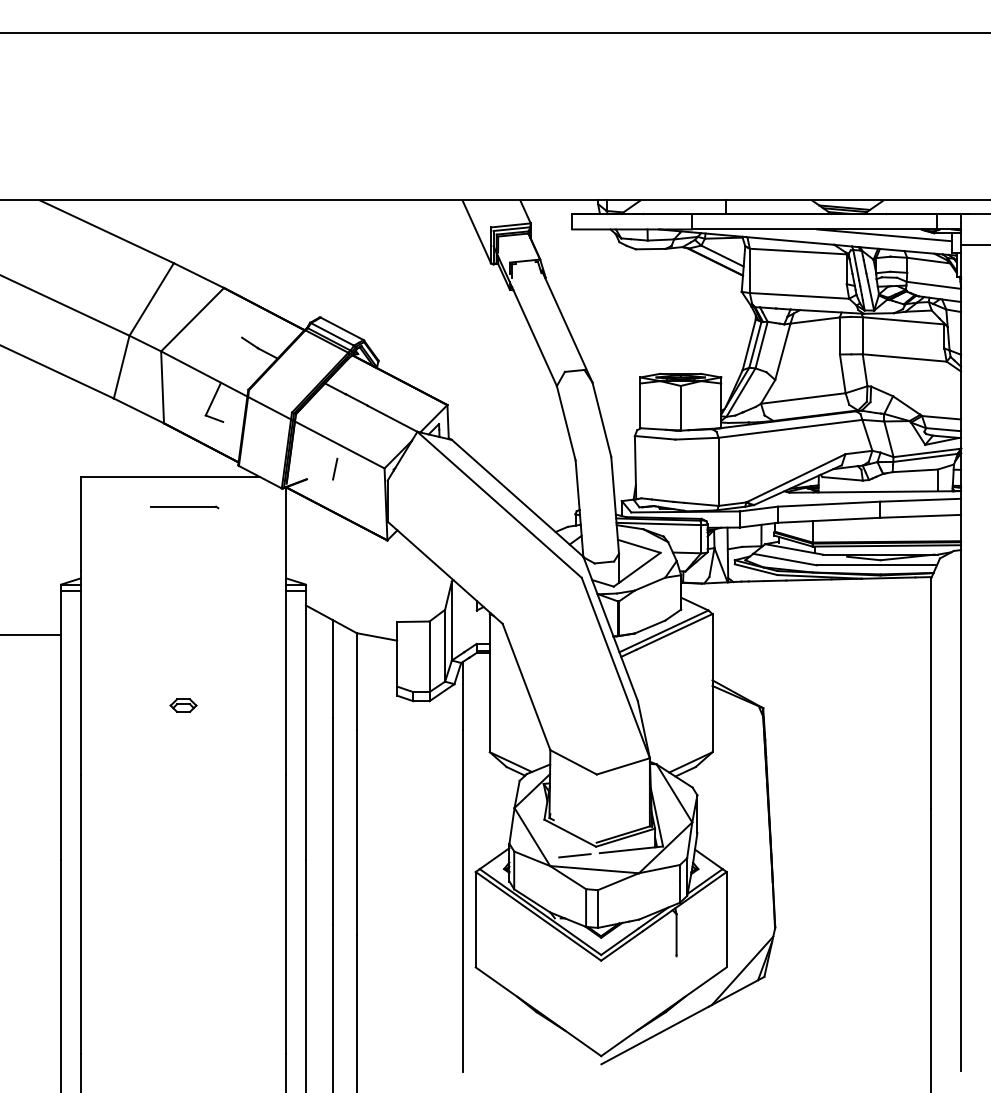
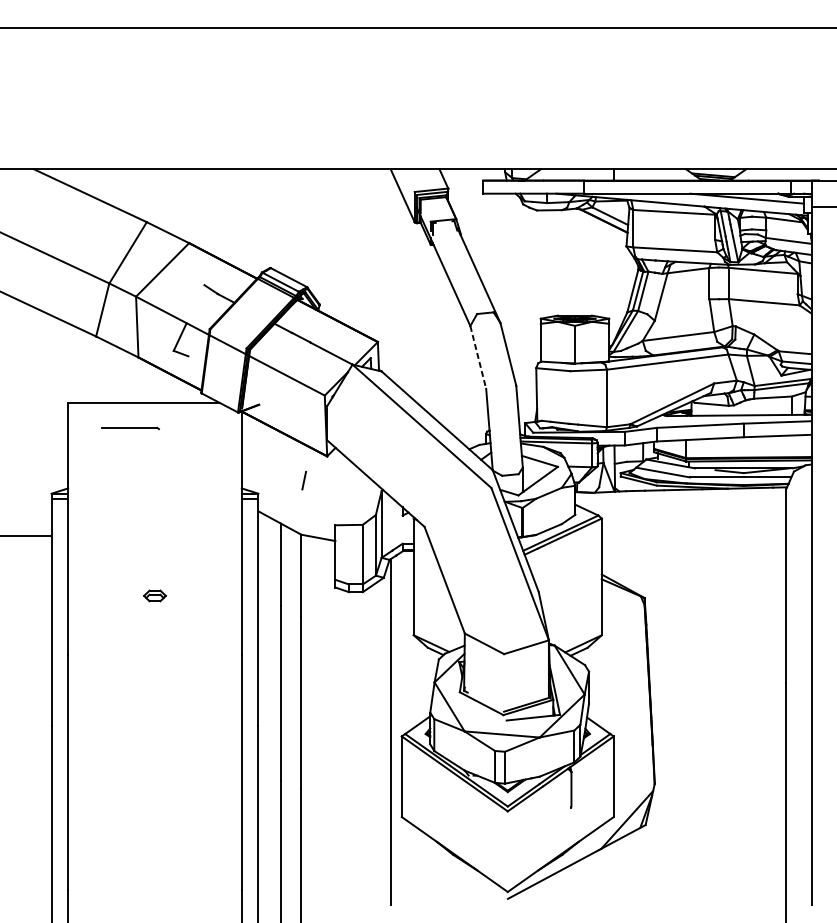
line: (566, 423) -> (478, 357), solid -> dashed
line: (335, 468) -> (304, 480), moved
part: (184, 507) -> (130, 428), moved
line: (574, 855) -> (485, 722), removed

